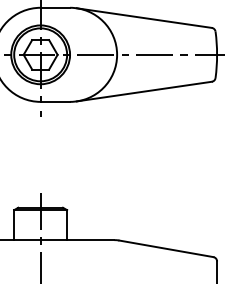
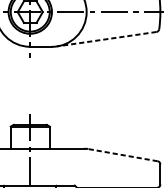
line: (143, 91) -> (106, 39), solid -> dashed
line: (166, 248) -> (123, 154), solid -> dashed

